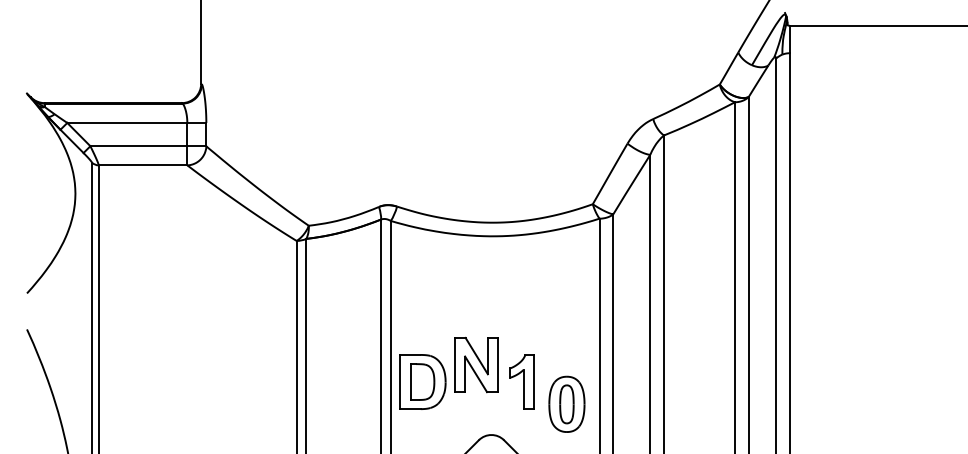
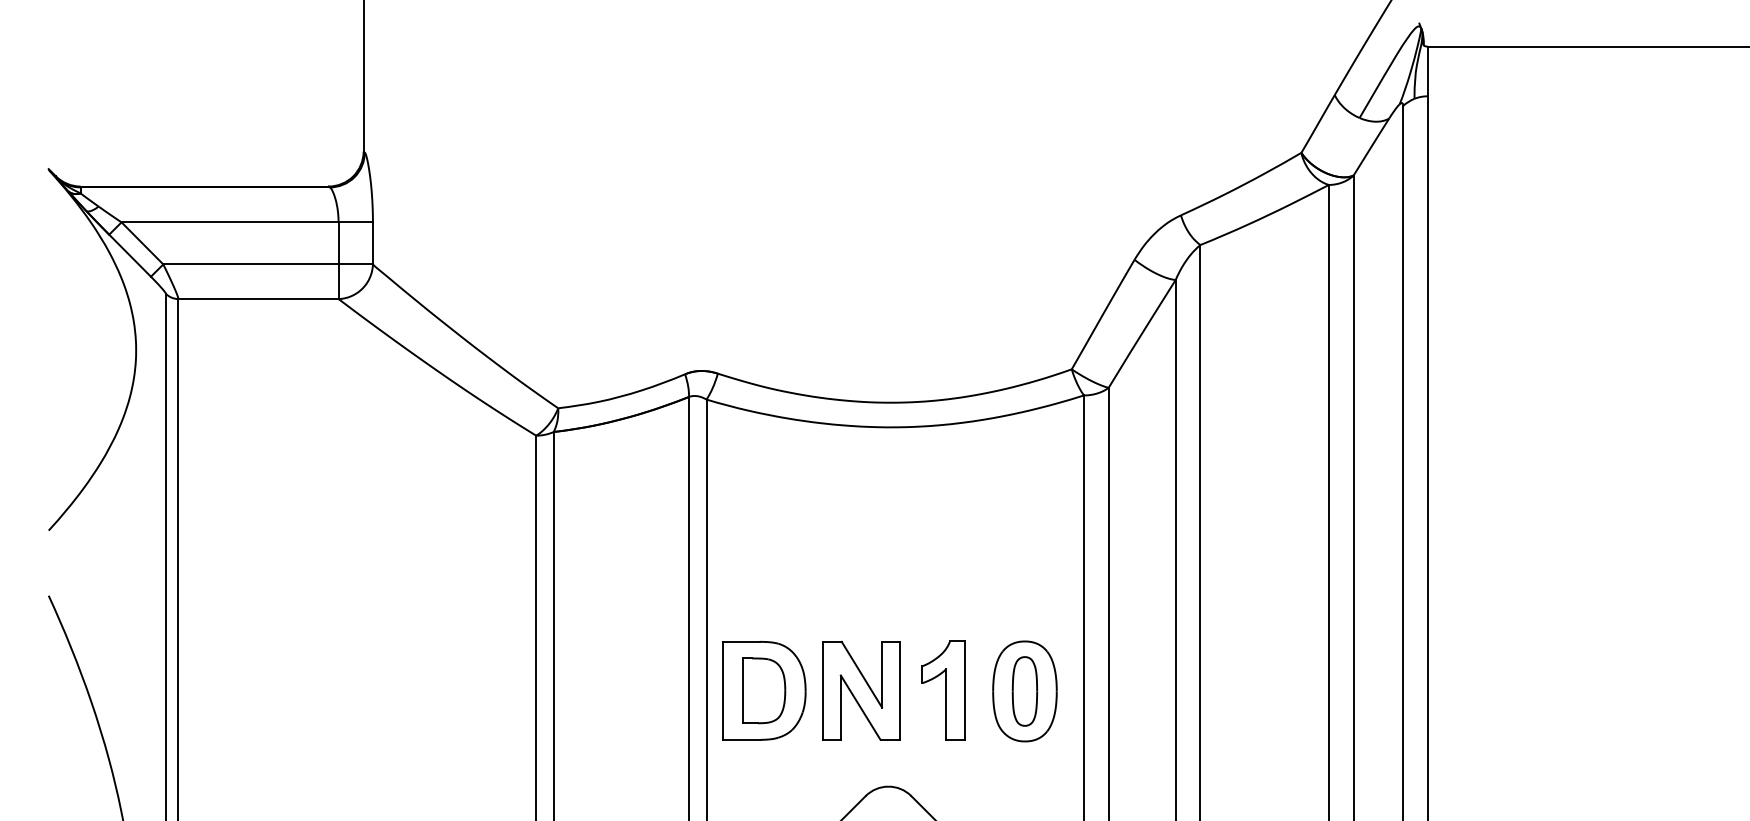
part: (476, 364) -> (861, 689), moved
part: (566, 403) -> (1024, 689), moved

